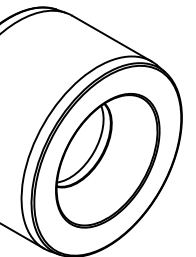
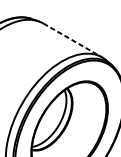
line: (112, 38) -> (73, 40), solid -> dashed

